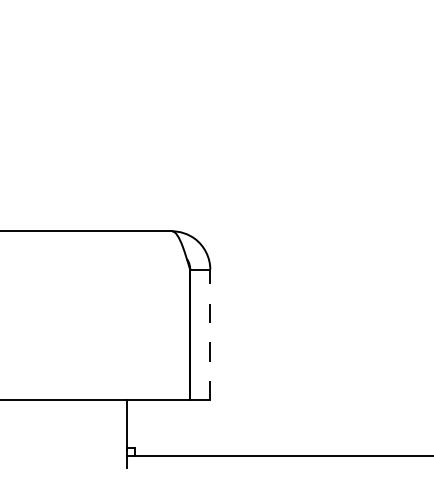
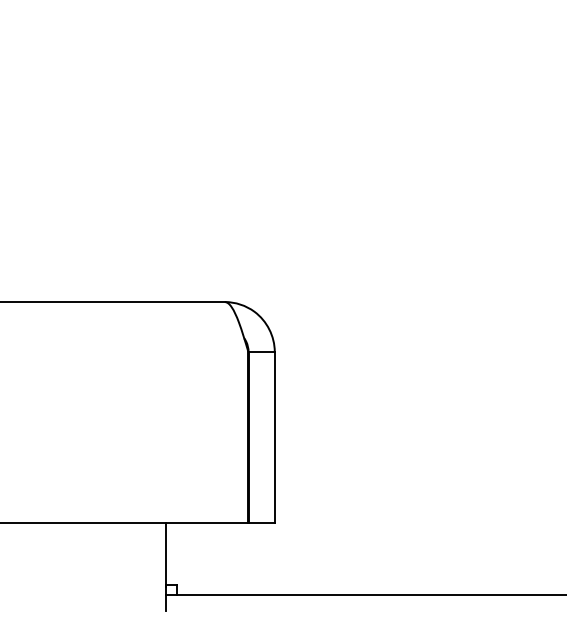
line: (210, 334) -> (274, 436), dashed -> solid

